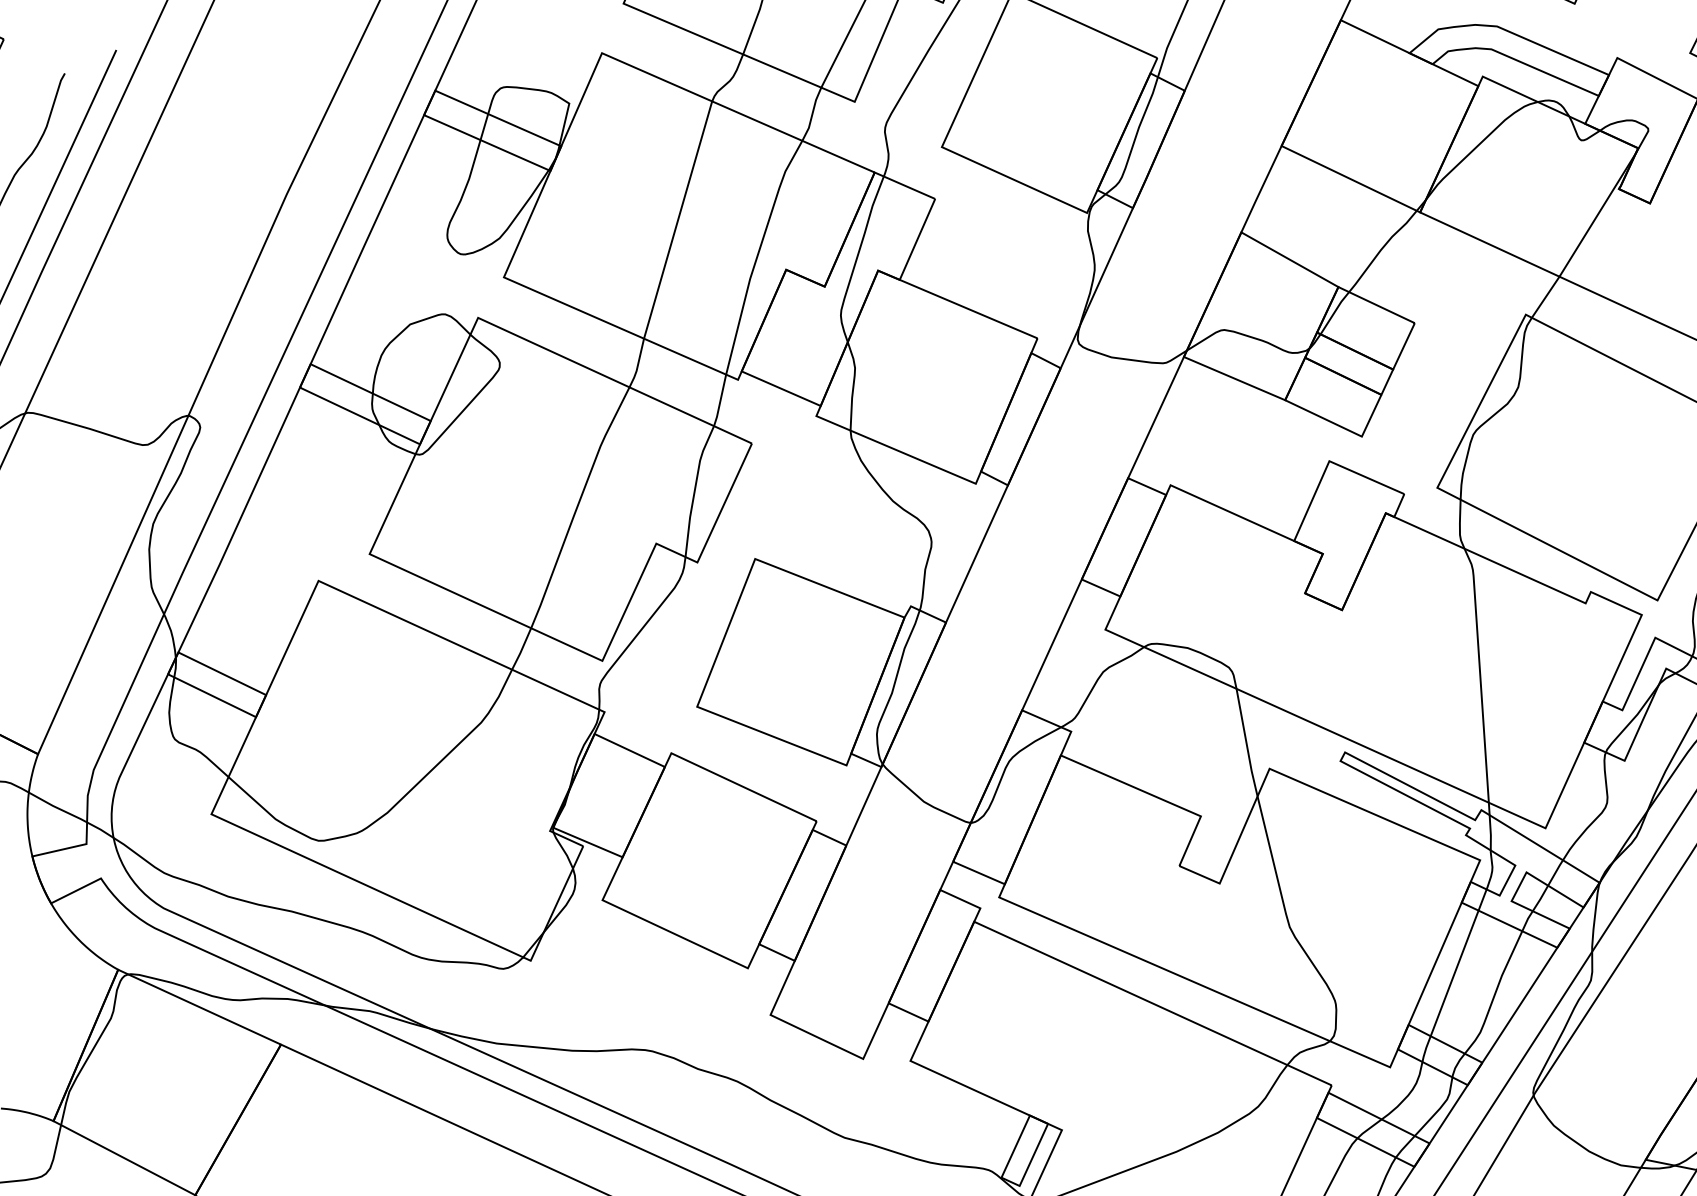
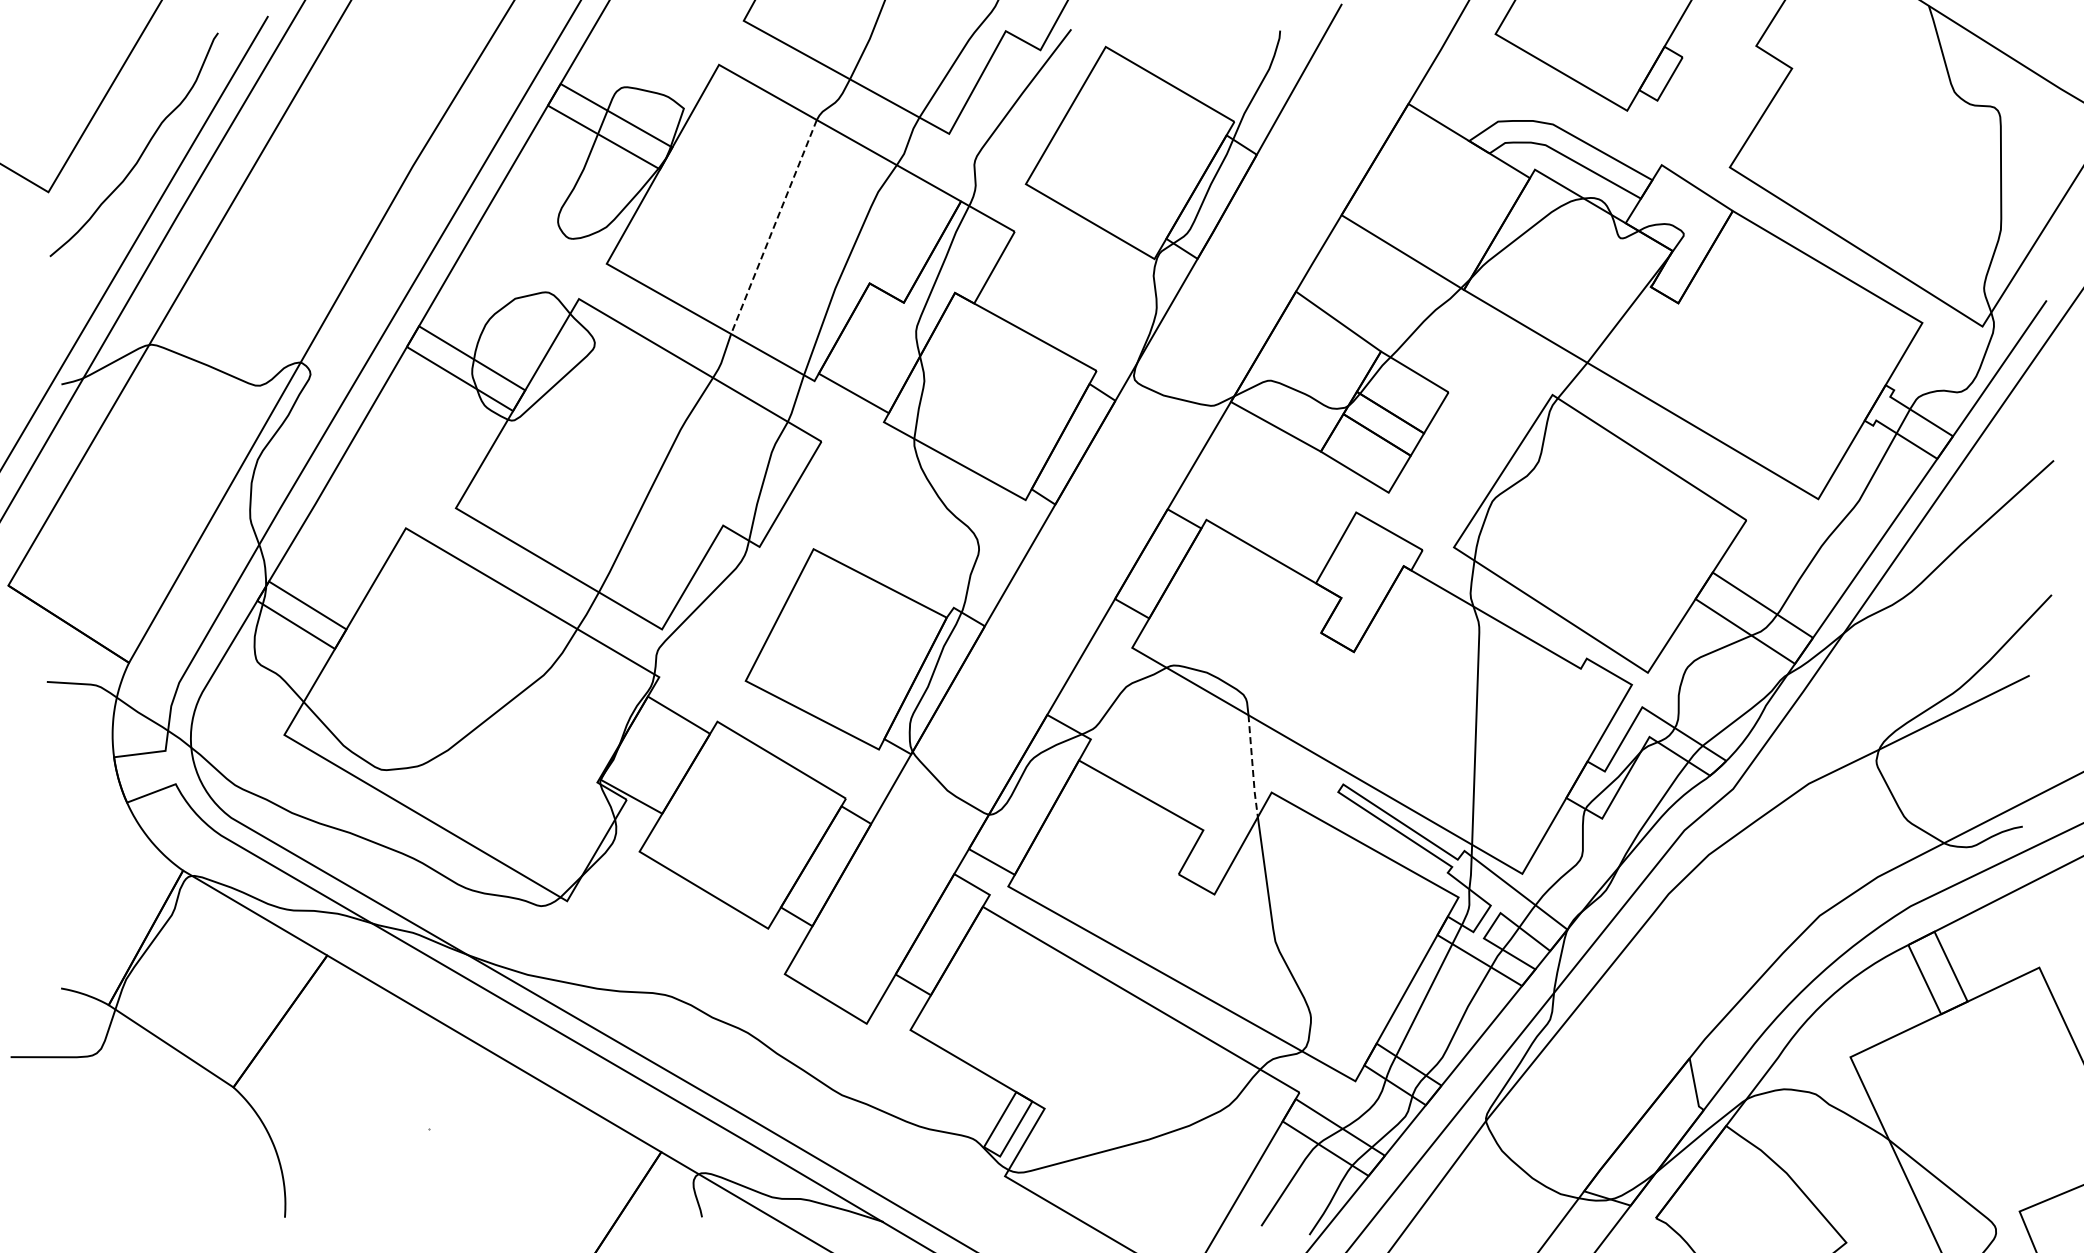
line: (677, 220) -> (773, 227), solid -> dashed
line: (1246, 744) -> (1252, 767), solid -> dashed

